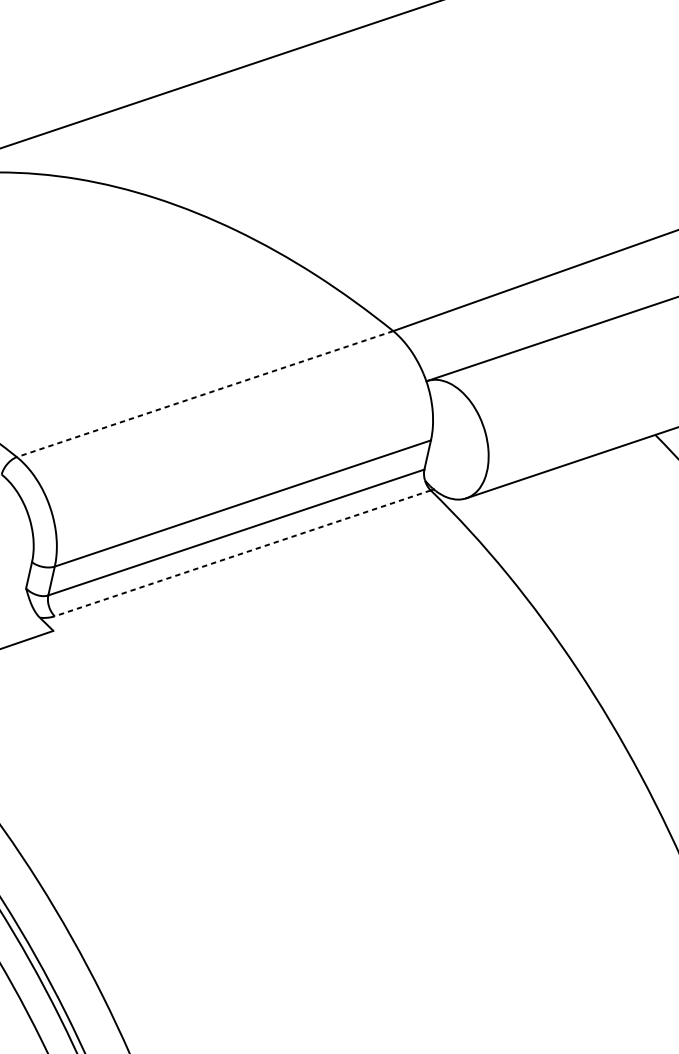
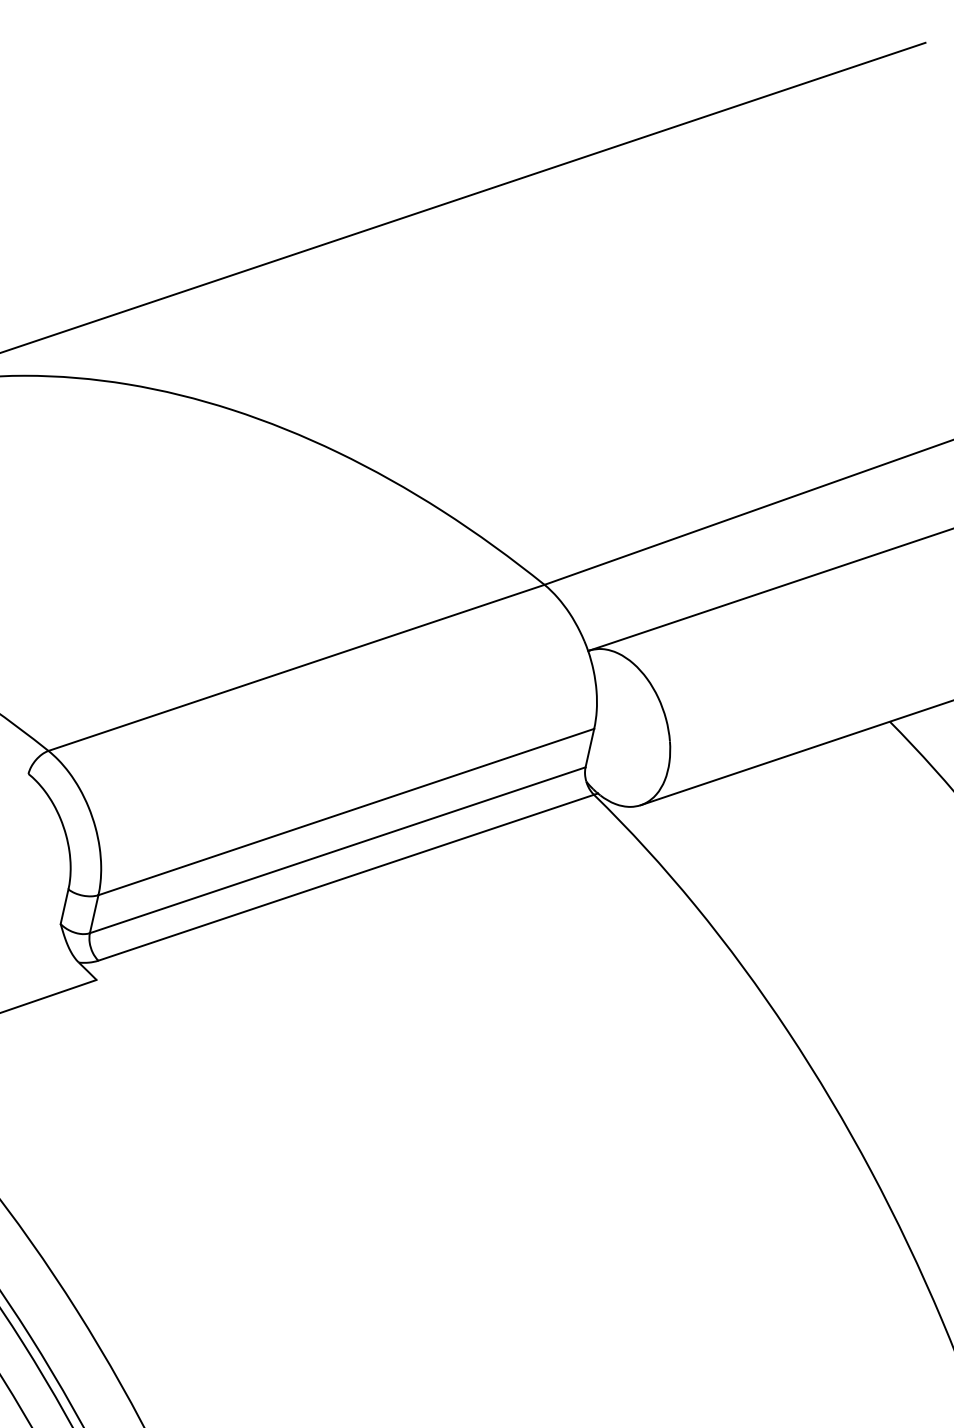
line: (205, 393) -> (296, 667), dashed -> solid
line: (242, 553) -> (345, 877), dashed -> solid

